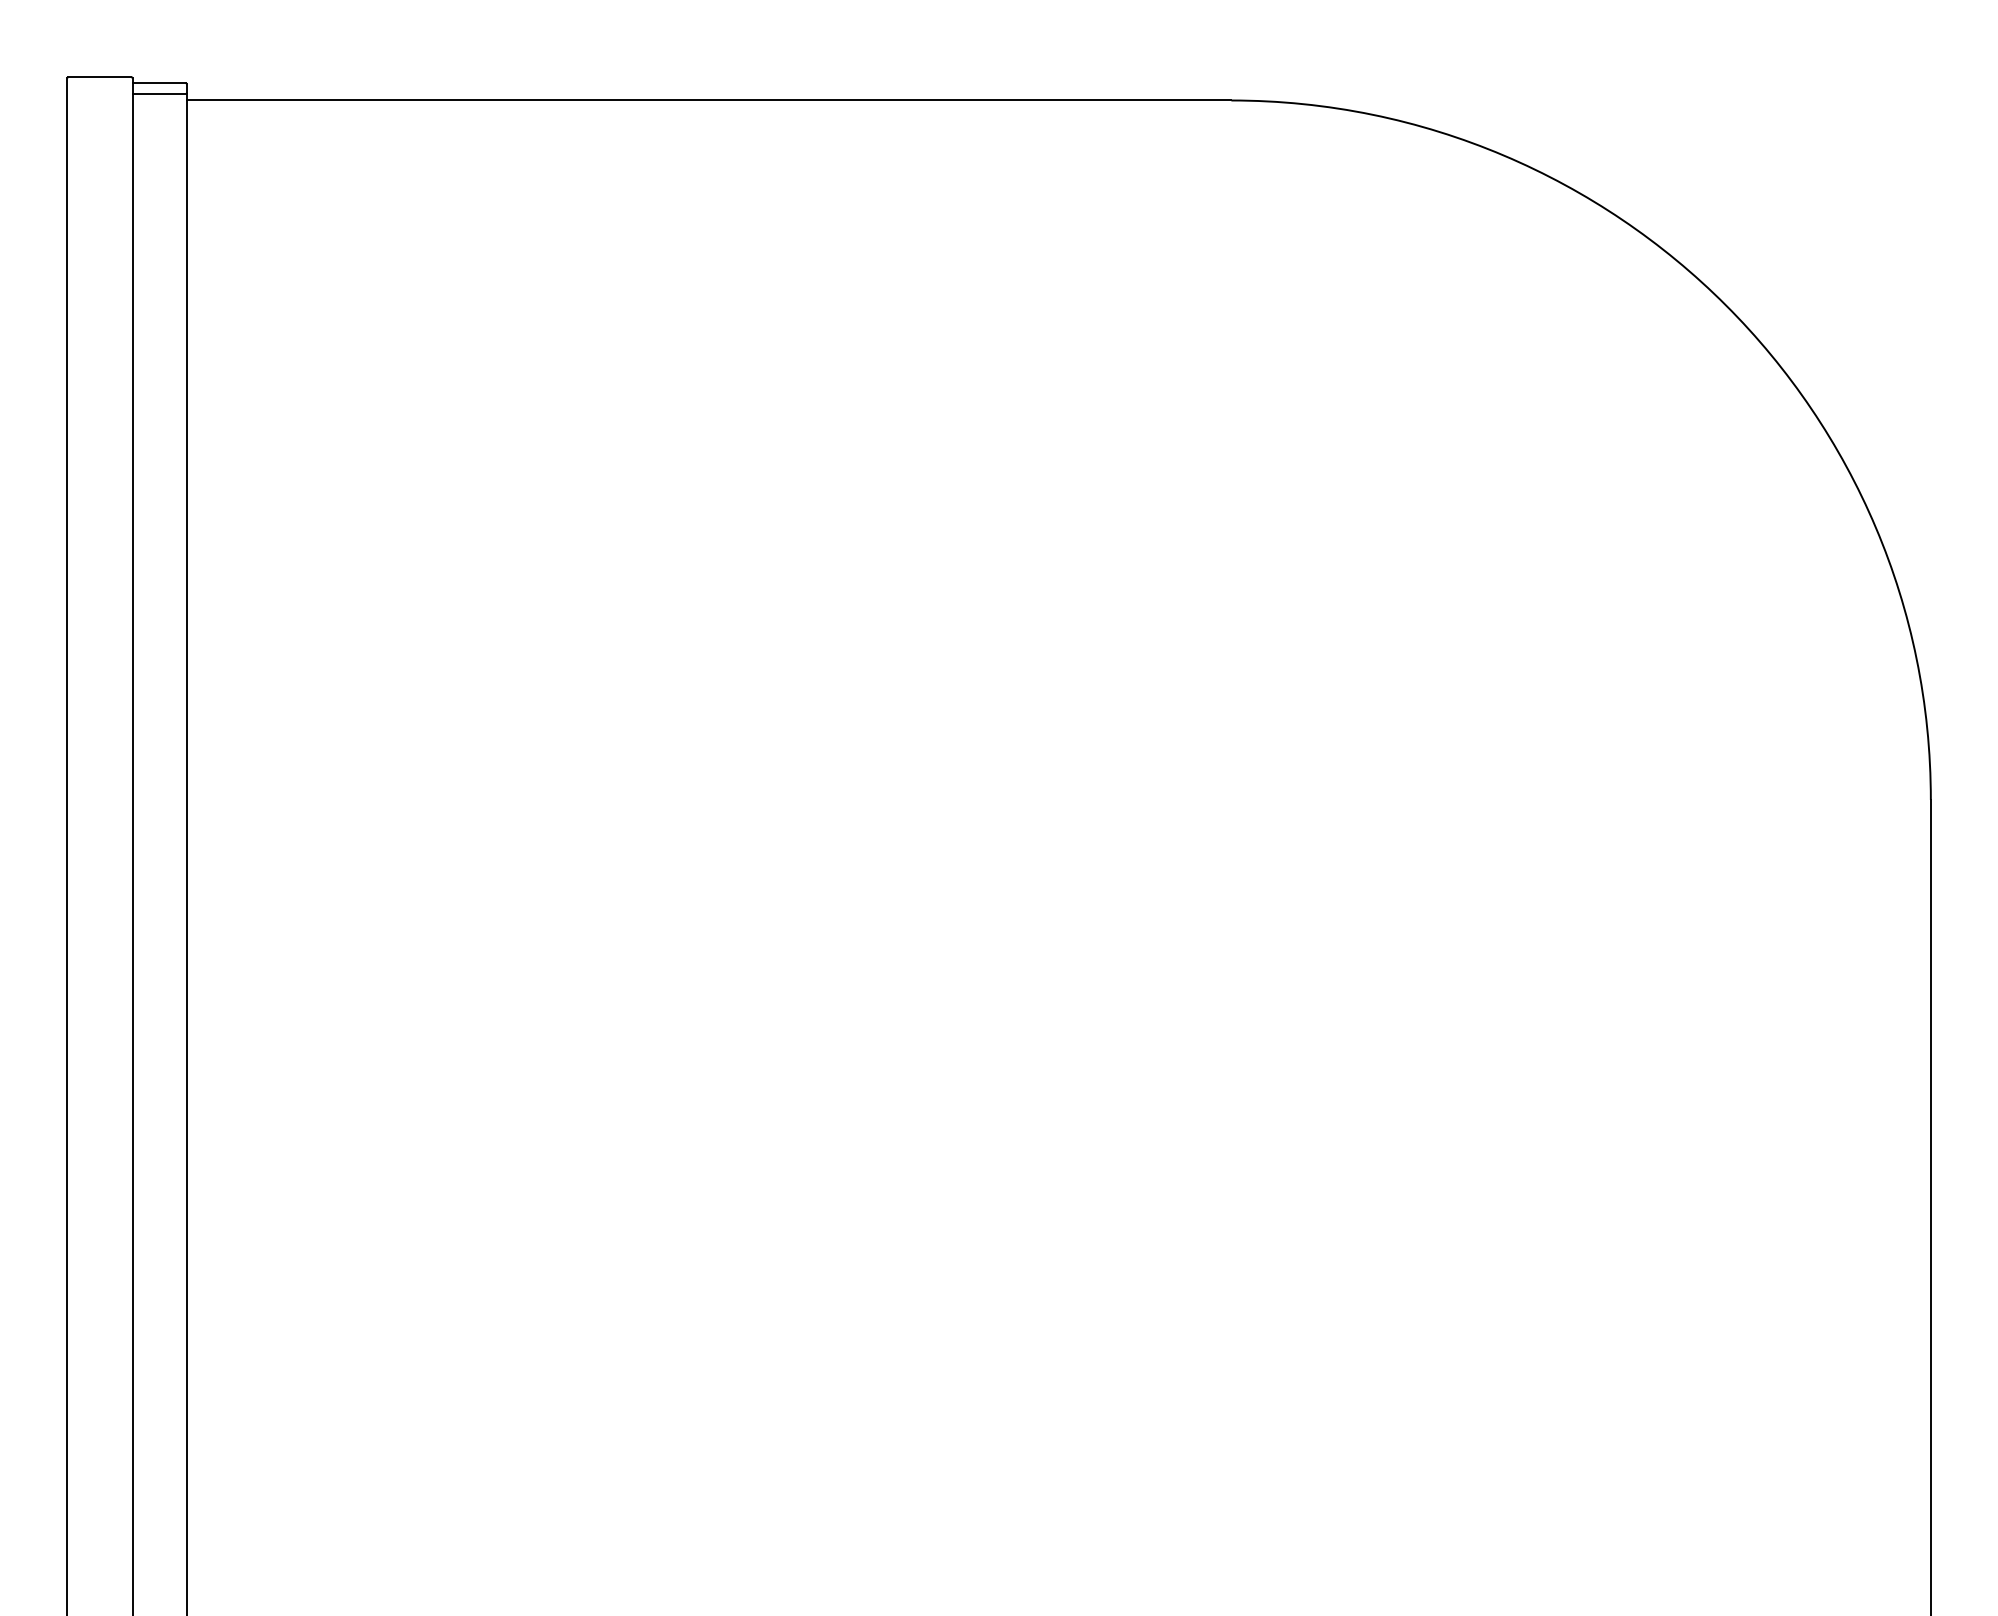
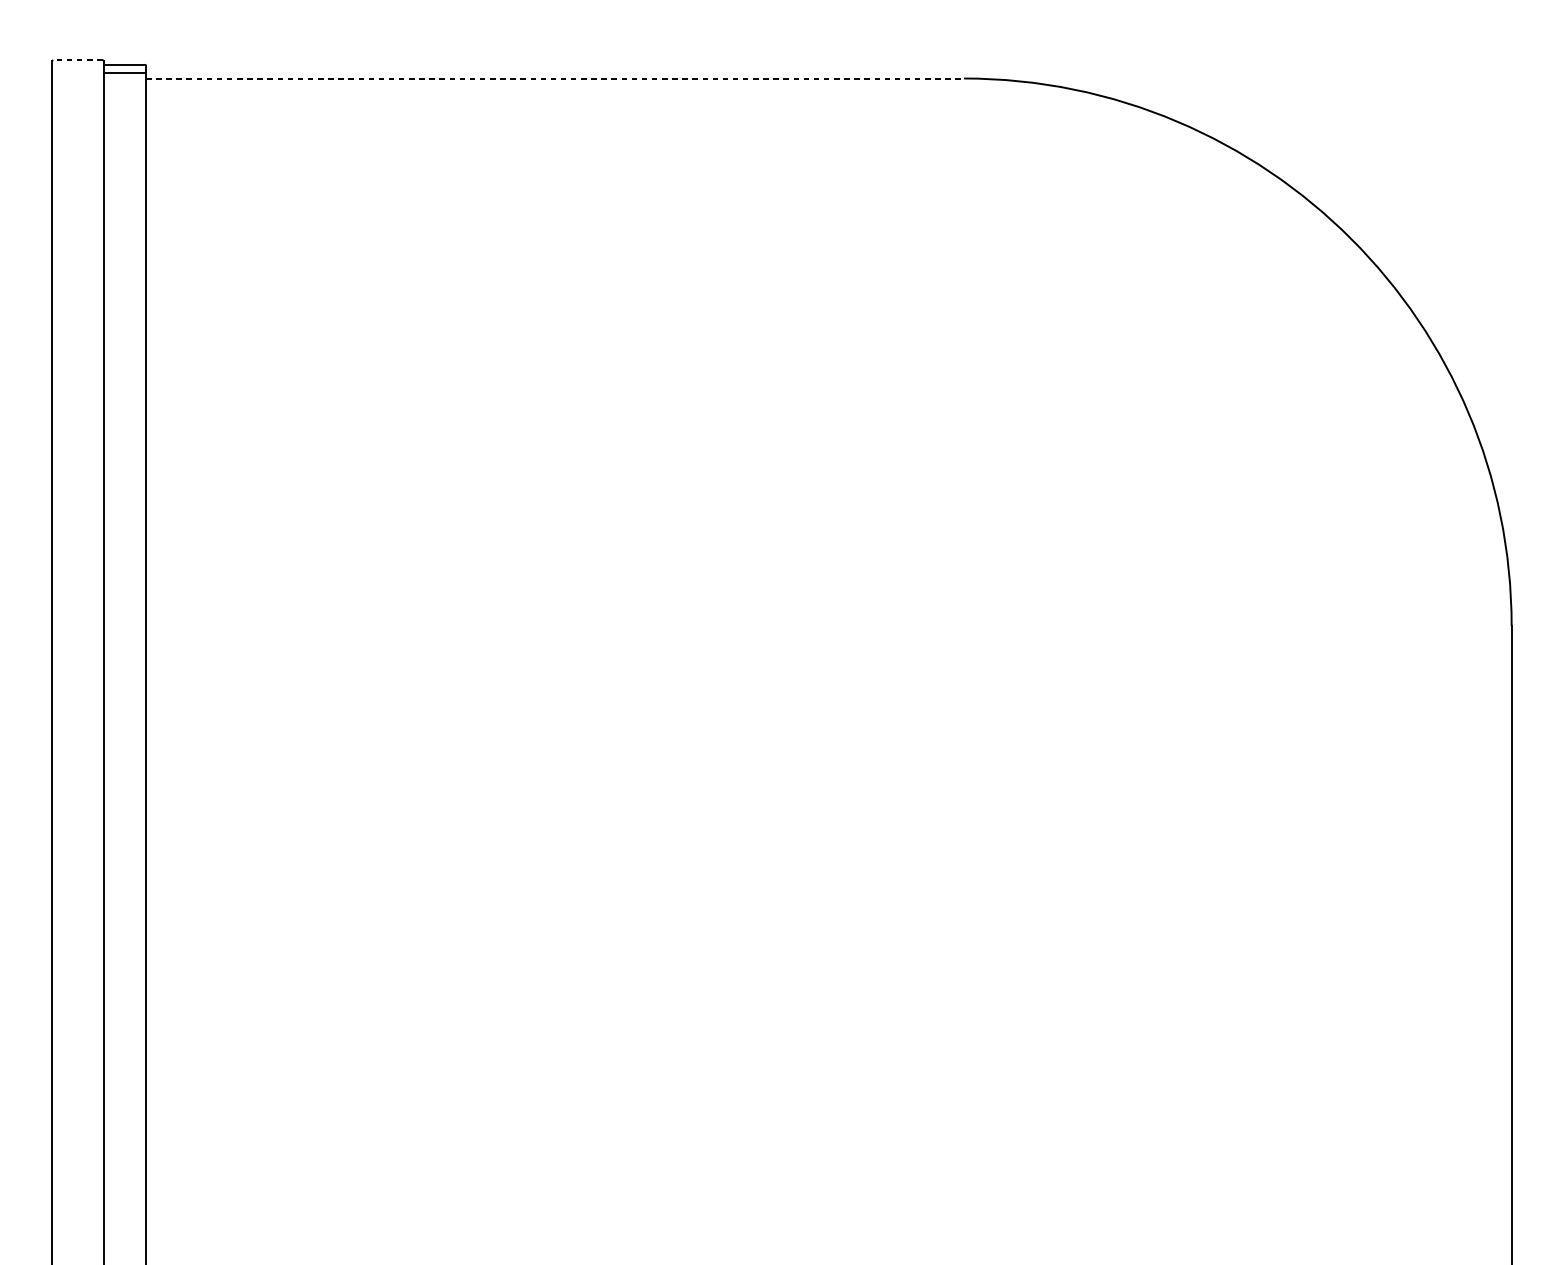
line: (99, 77) -> (77, 60), solid -> dashed
line: (709, 100) -> (555, 78), solid -> dashed

